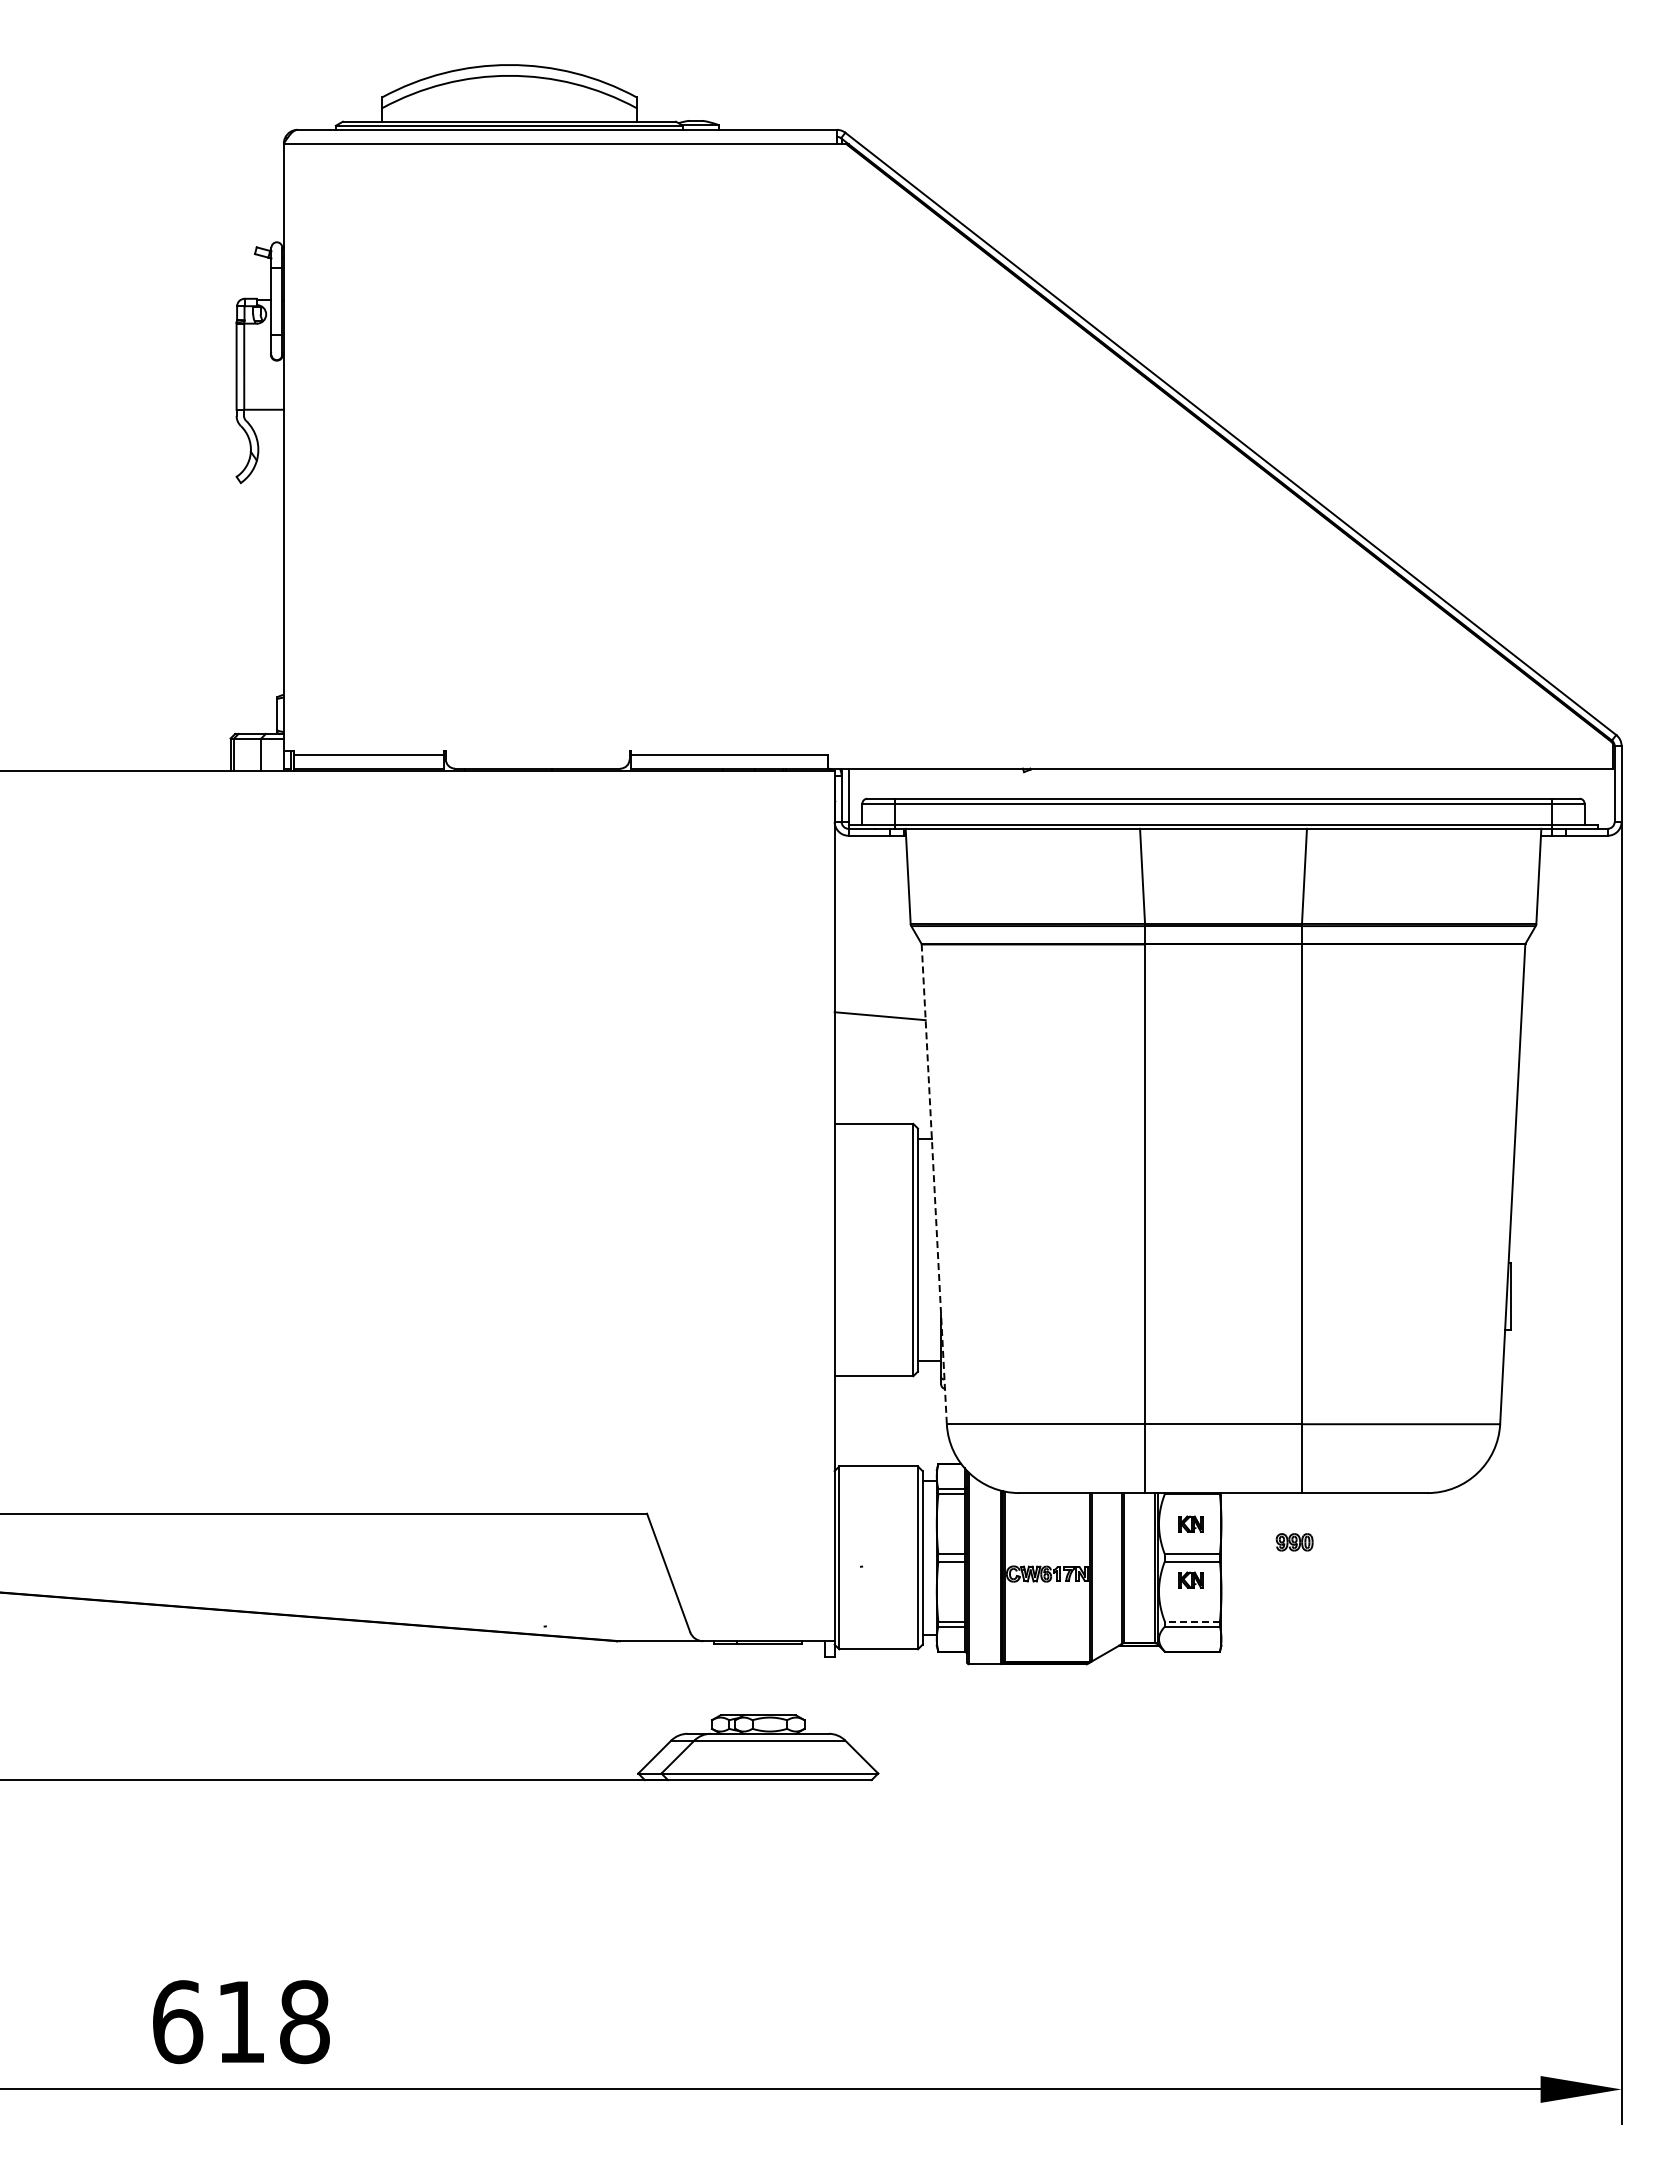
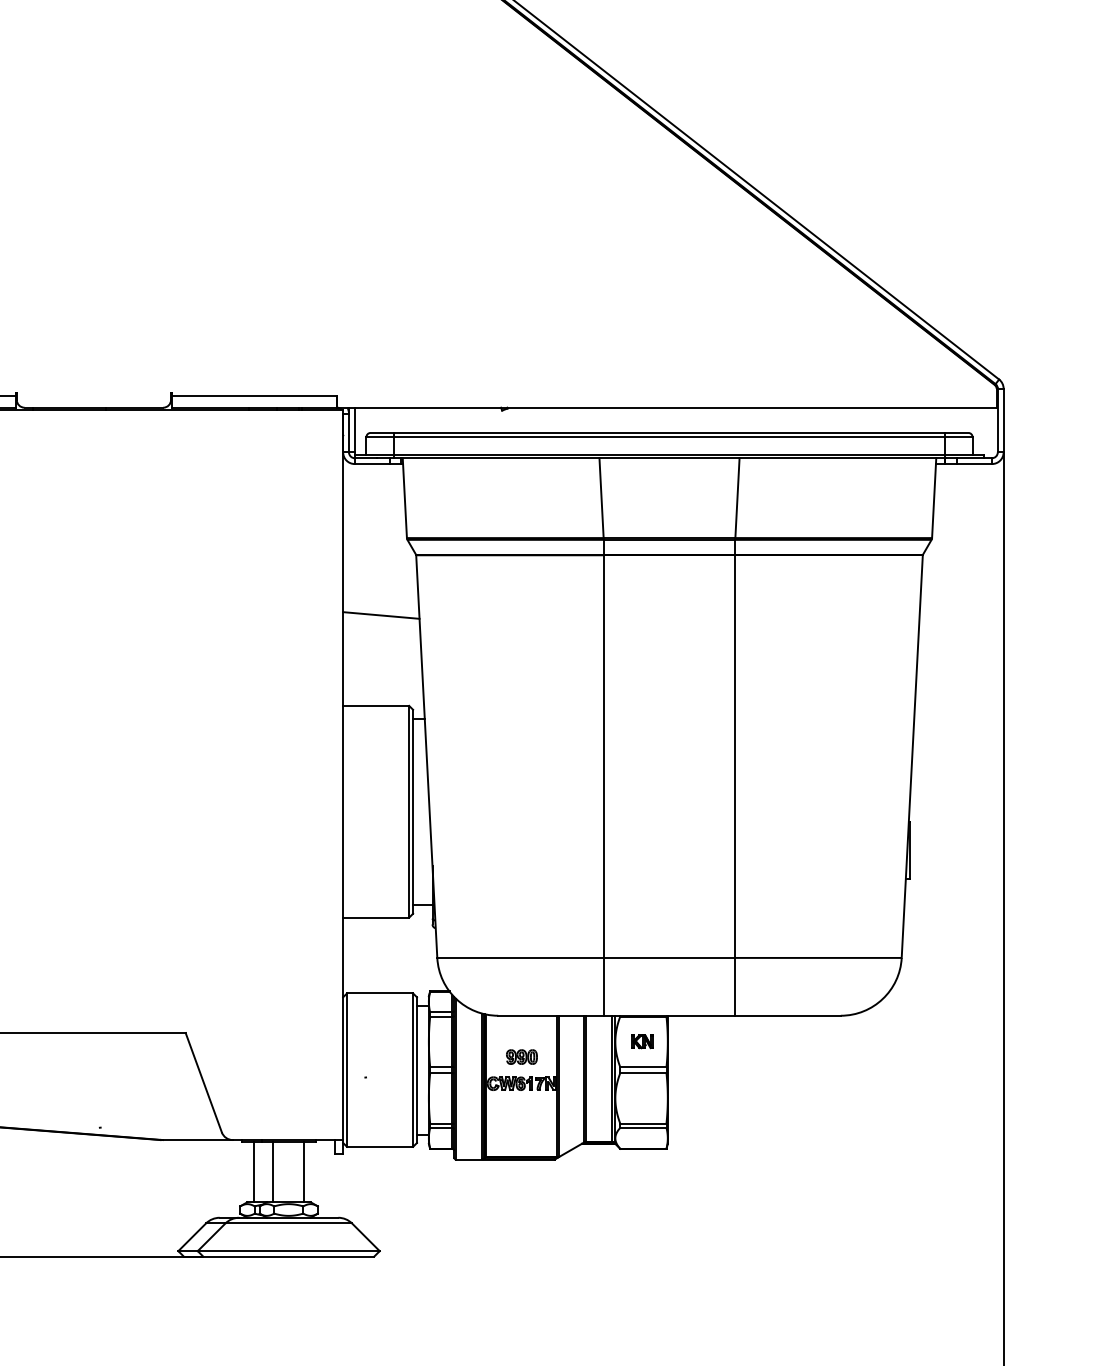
line: (934, 1184) -> (426, 756), dashed -> solid
part: (1294, 1542) -> (521, 1057), moved
part: (1190, 1579) -> (641, 1088), removed
line: (1192, 1621) -> (643, 1123), dashed -> solid
line: (728, 1679) -> (254, 1172), added
line: (751, 1679) -> (273, 1172), added
line: (788, 1679) -> (304, 1172), added

